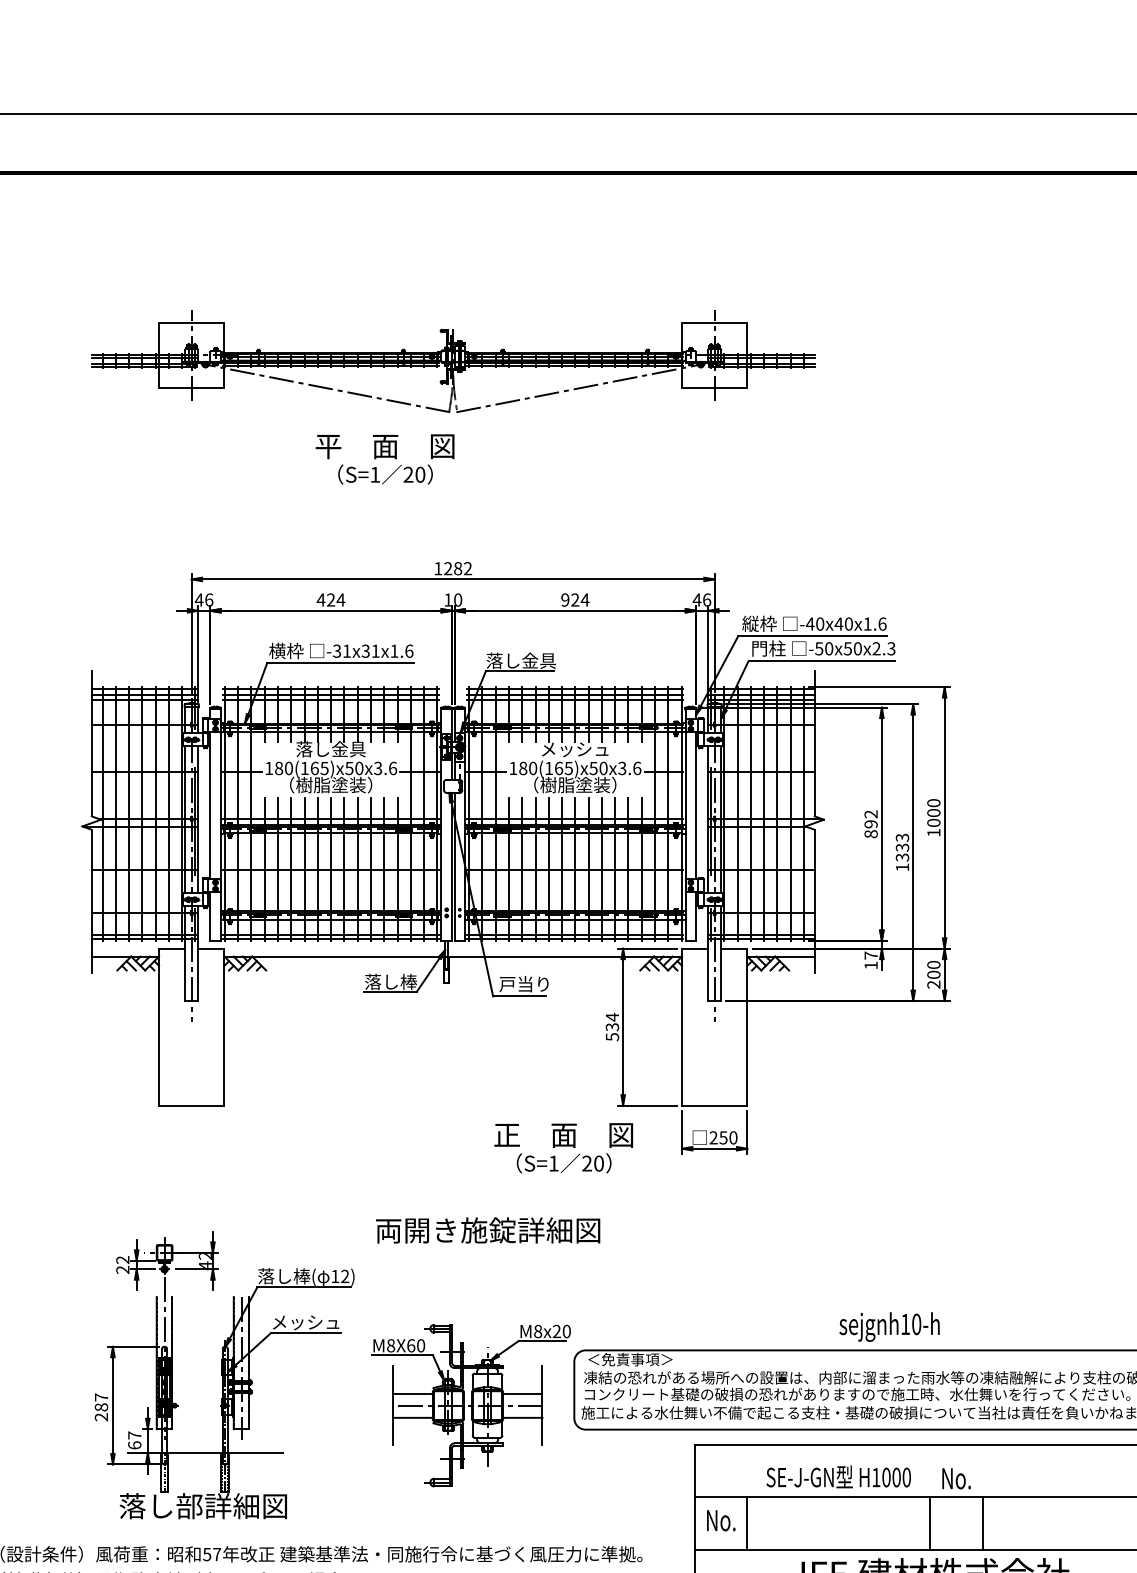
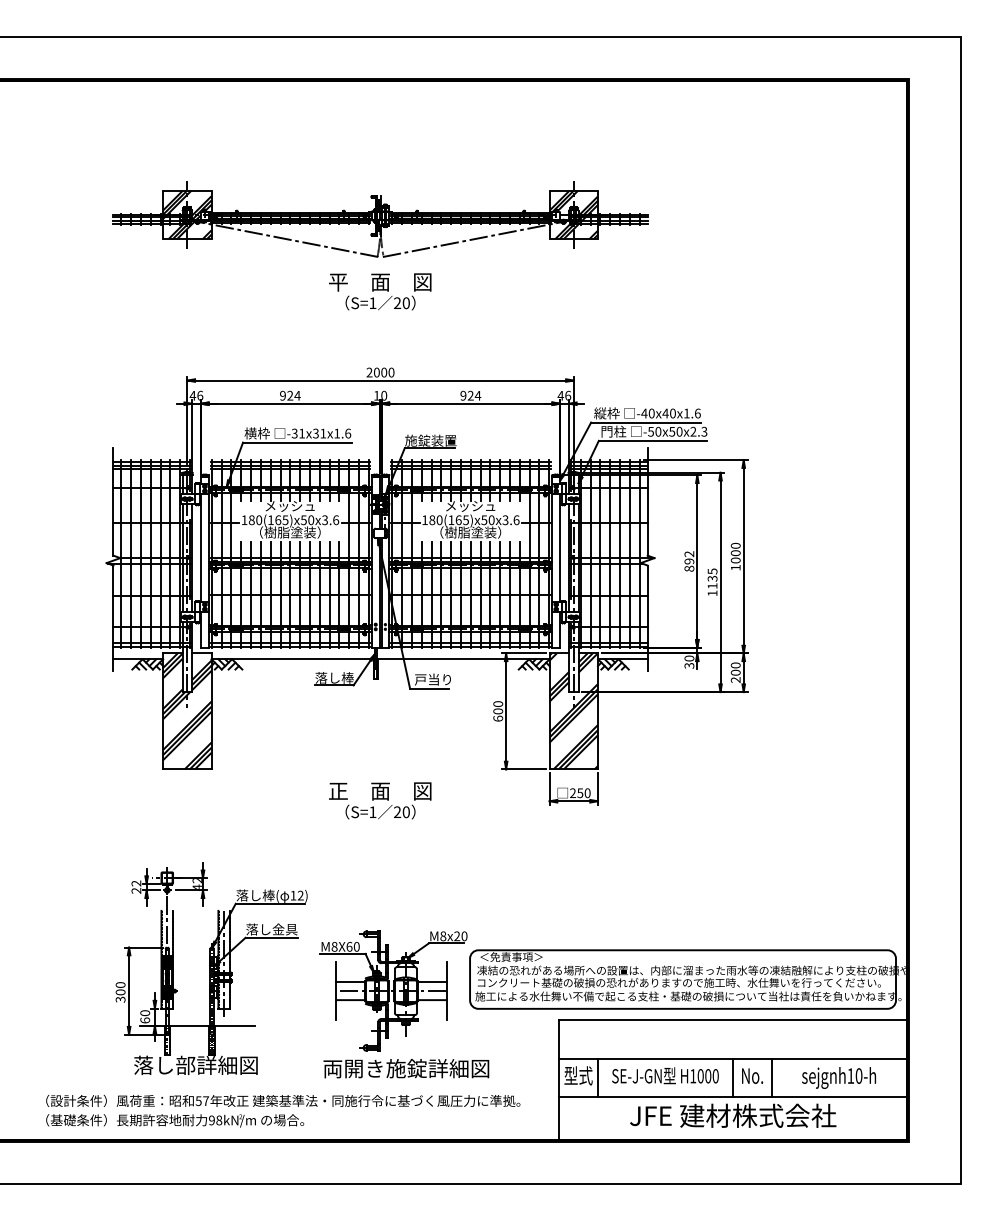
hatch: (191, 354) -> (187, 214), added
hatch: (714, 354) -> (573, 214), added
text: (385, 458) -> (380, 291), moved
text: (453, 568) -> (380, 372), 1282 -> 2000
text: (320, 599) -> (282, 395), 424 -> 924
text: (520, 660) -> (430, 440), 落し金具 -> 施錠装置
text: (329, 748) -> (289, 505), 落し金具 -> メッシュ
text: (902, 847) -> (712, 578), 1333 -> 1135
text: (871, 959) -> (689, 661), 17 -> 30
hatch: (191, 1027) -> (187, 711), added
text: (612, 1027) -> (498, 711), 534 -> 600
hatch: (714, 1027) -> (573, 711), added
text: (564, 1147) -> (380, 800), moved
text: (488, 1230) -> (406, 1068), moved
text: (305, 1322) -> (271, 929), メッシュ -> 落し金具
text: (888, 1326) -> (838, 1077), moved
text: (101, 1407) -> (120, 992), 287 -> 300
text: (135, 1435) -> (145, 1013), 67 -> 60
text: (838, 1476) -> (665, 1075), moved
text: (956, 1477) -> (752, 1075), moved
text: (721, 1519) -> (578, 1075), No. -> 型式

